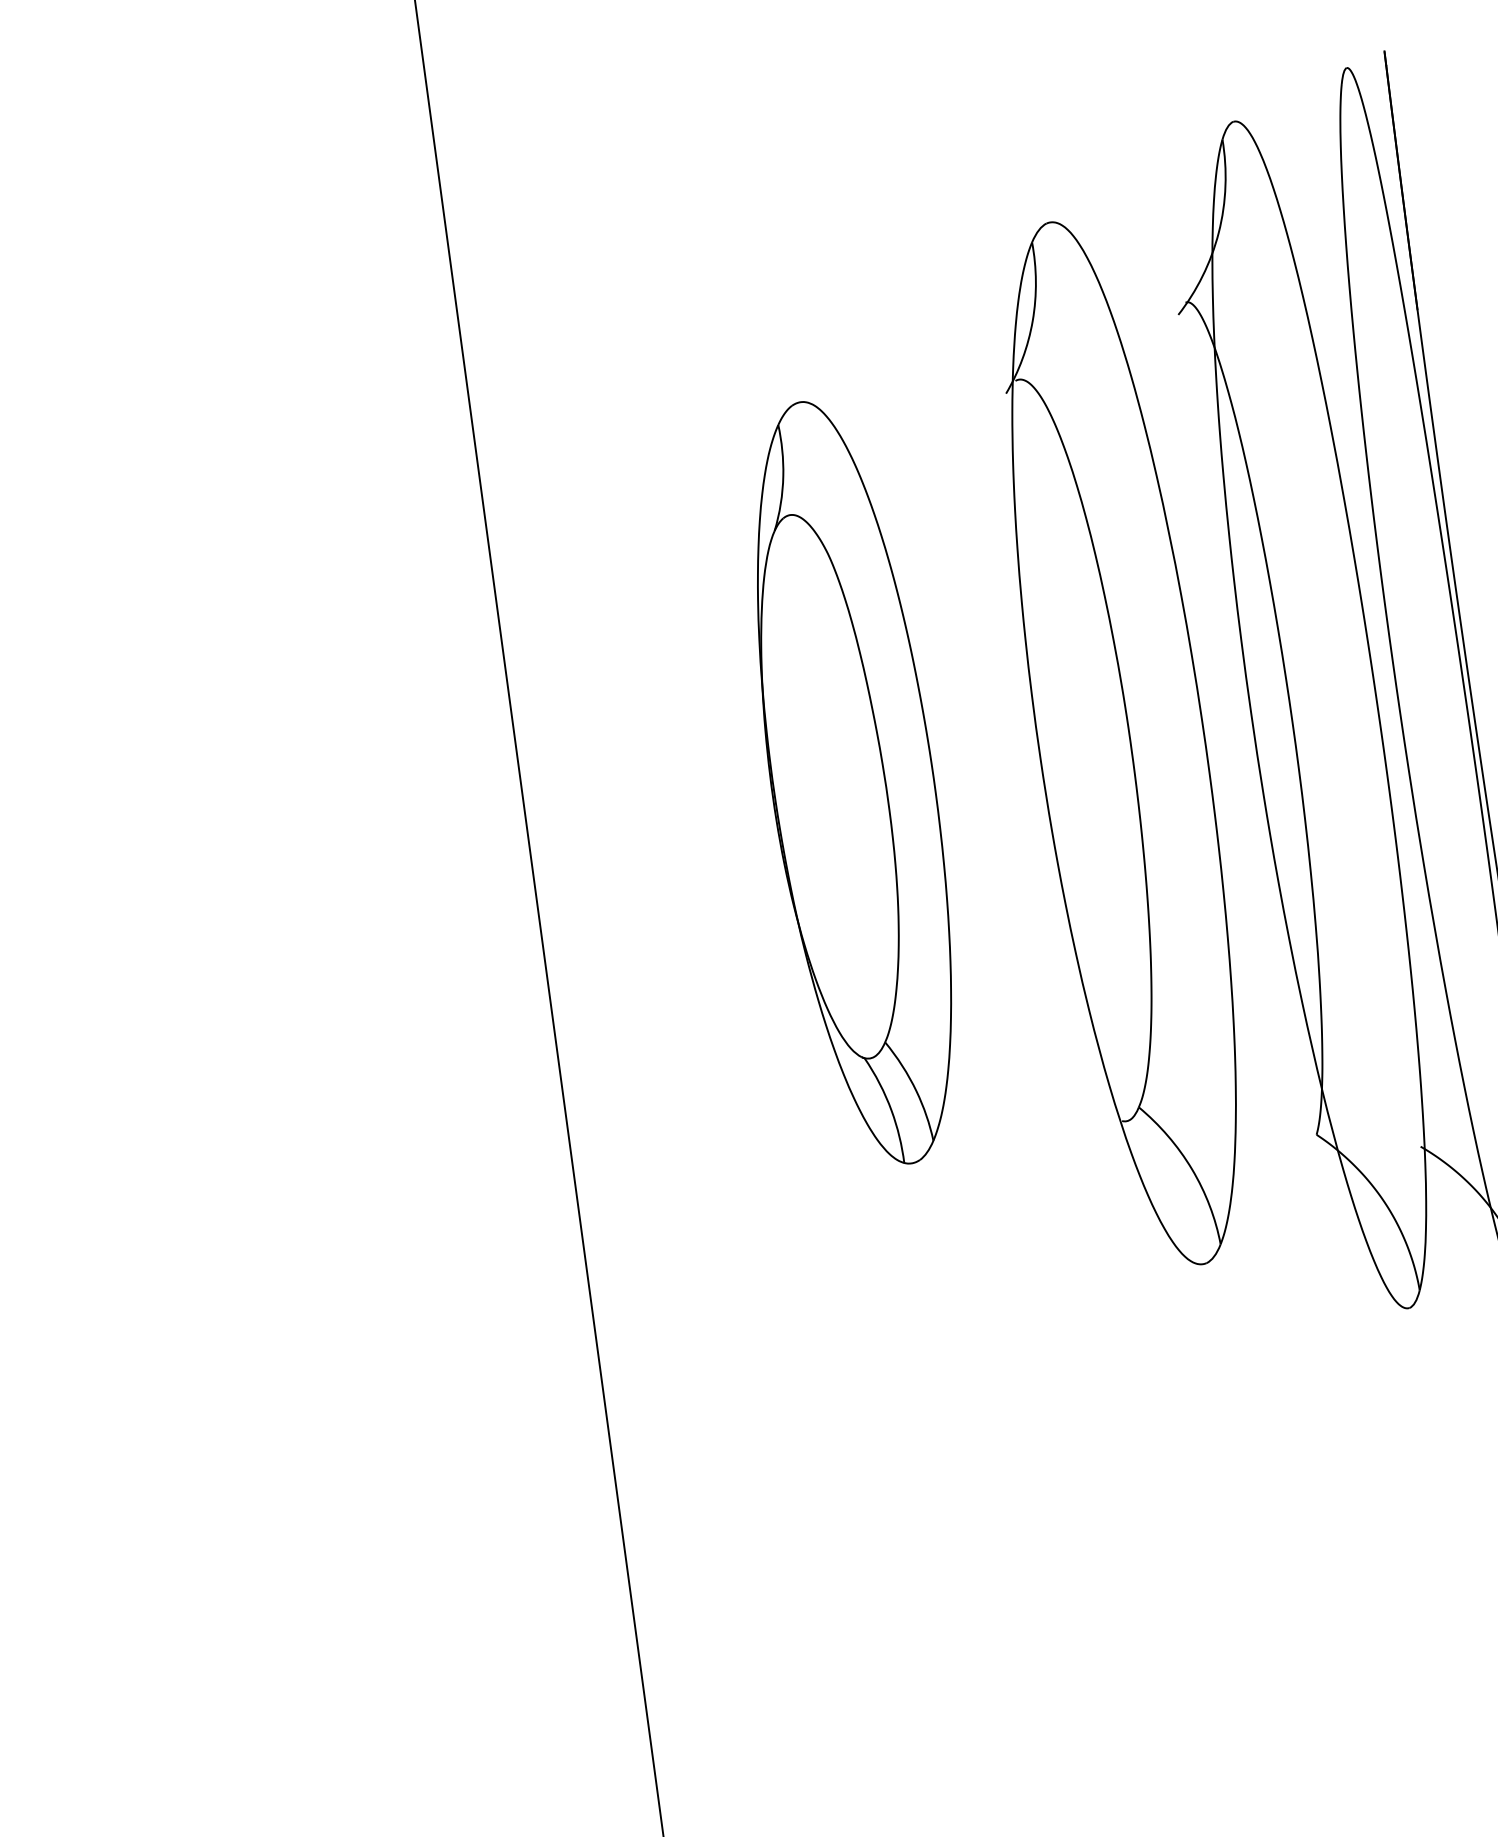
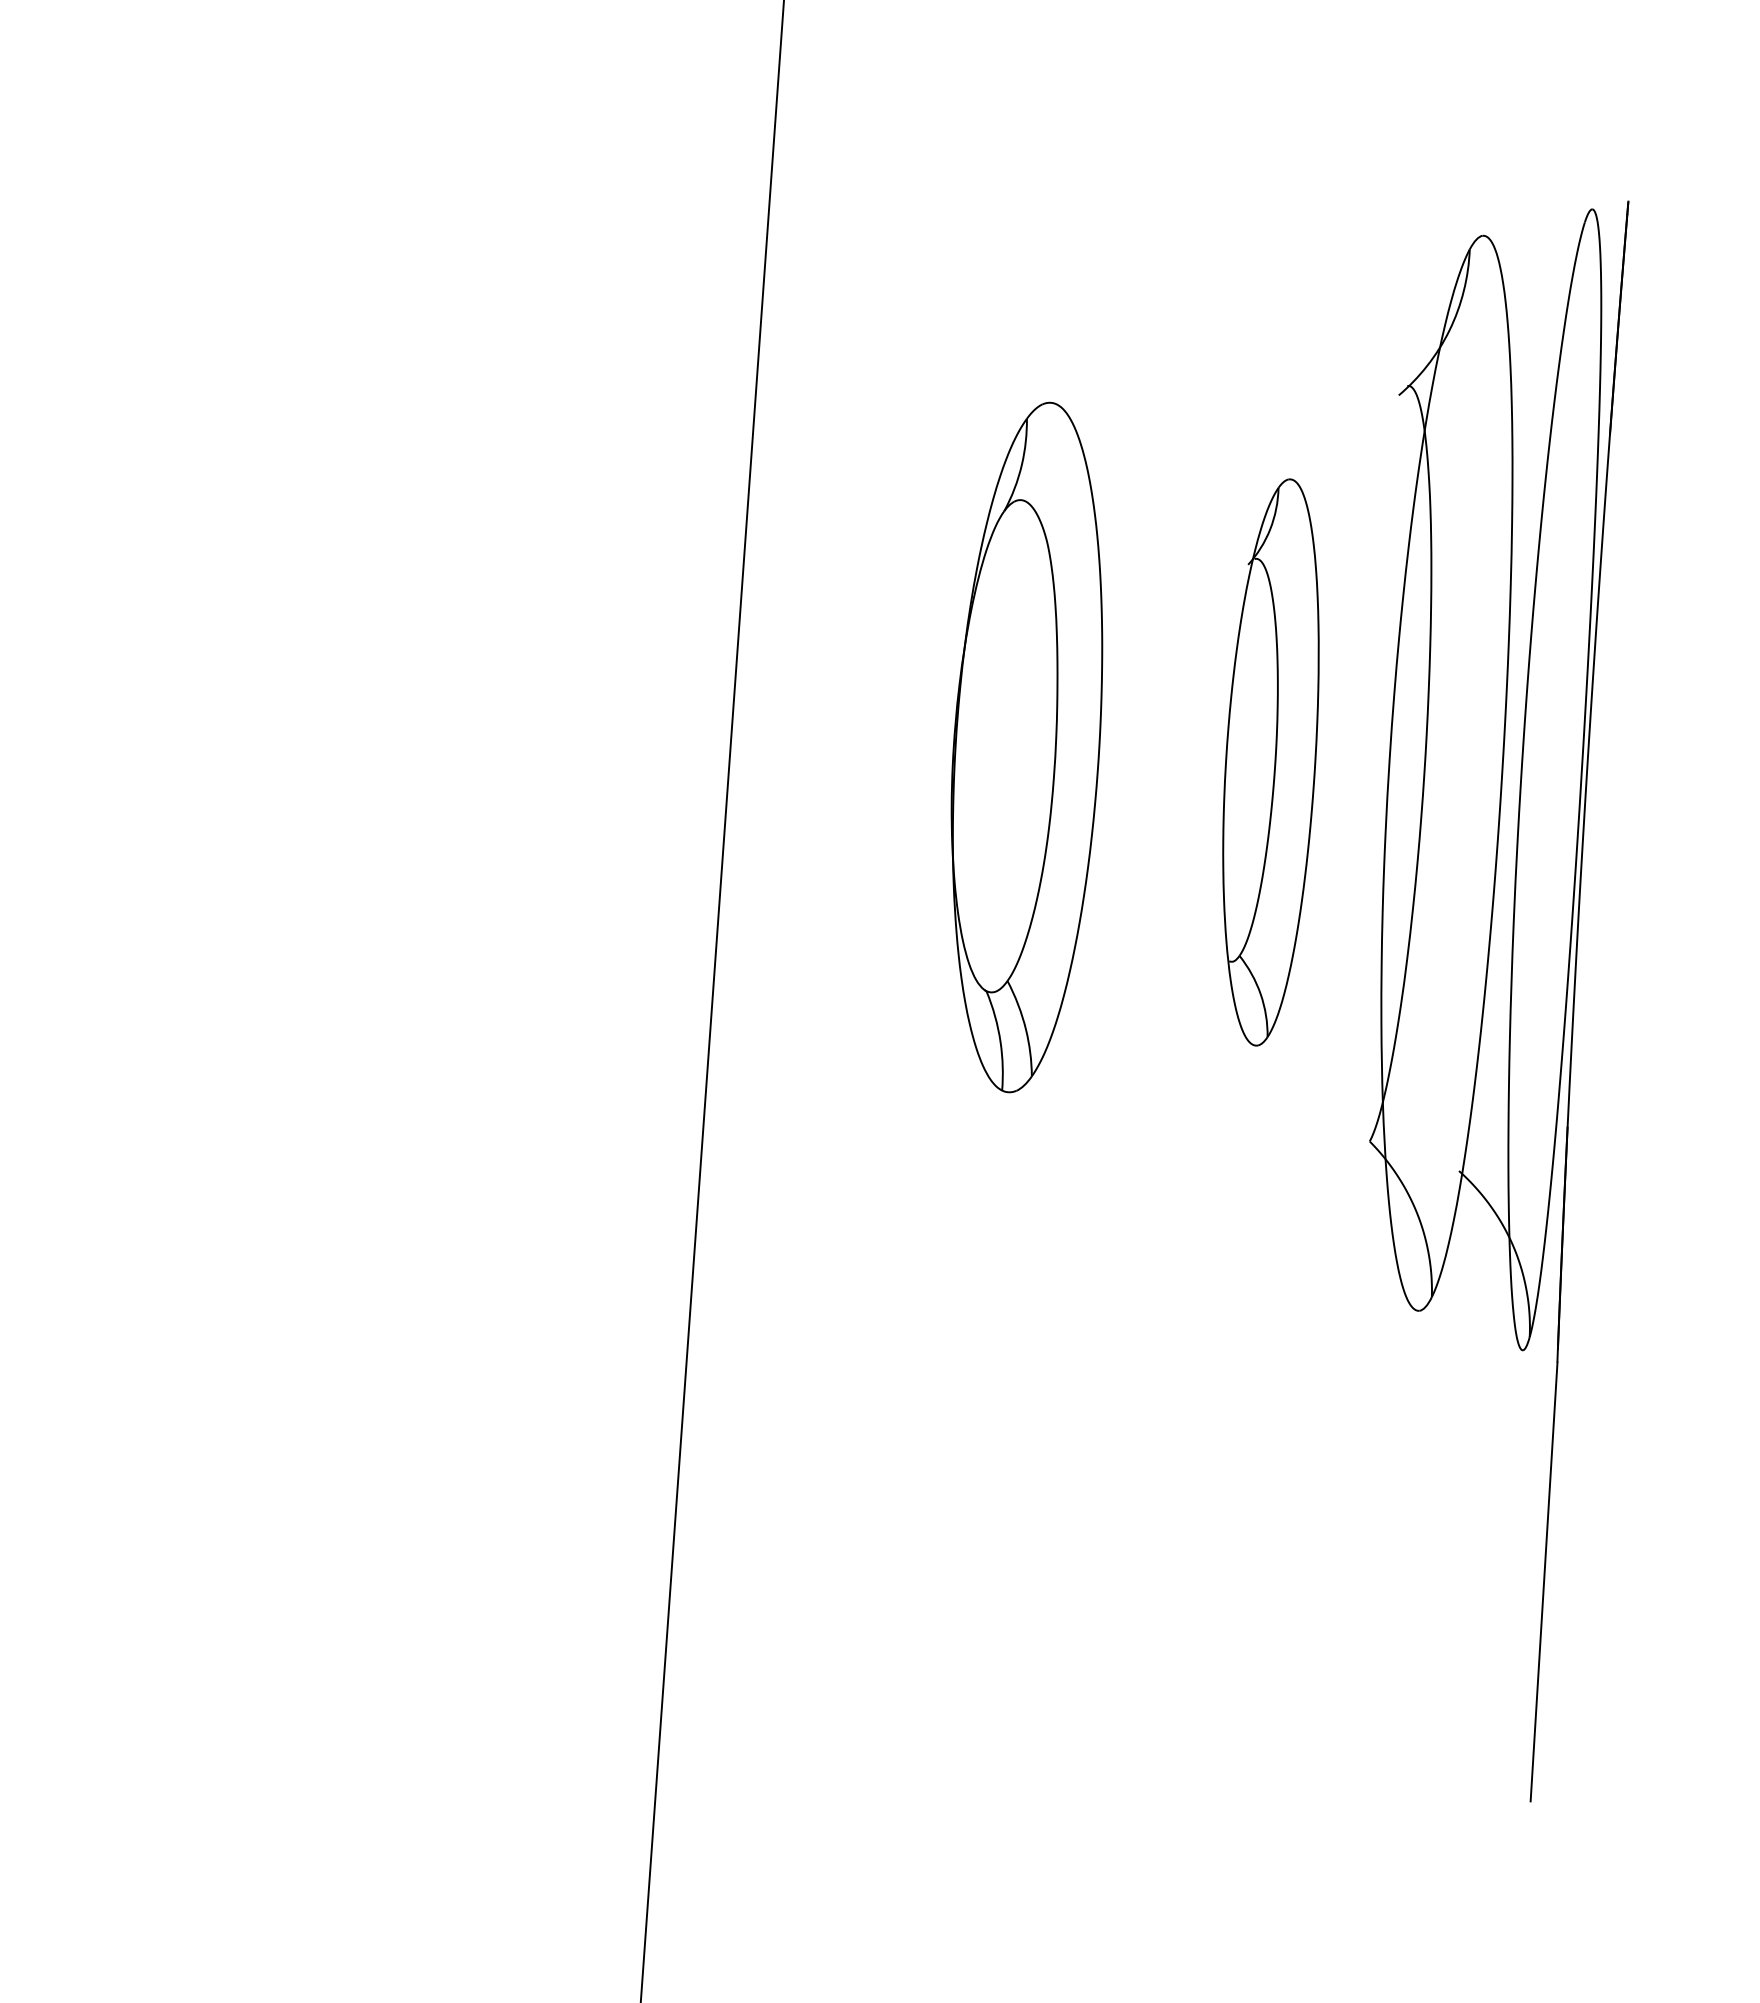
part: (1122, 744) -> (1270, 762), size x0.6

